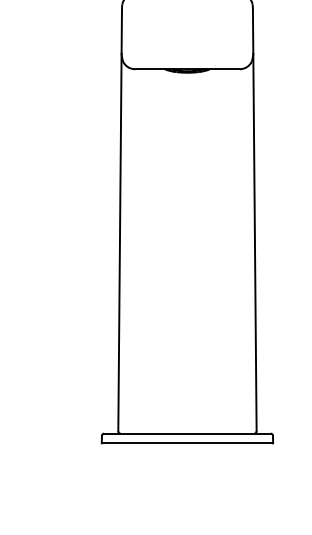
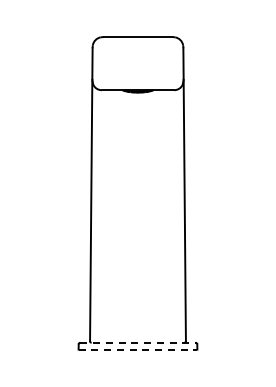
line: (186, 433) -> (137, 342), solid -> dashed
line: (188, 443) -> (138, 349), solid -> dashed

